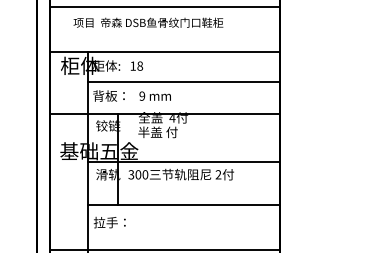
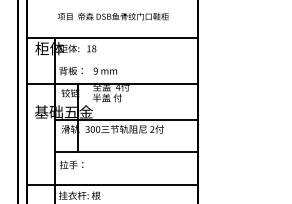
line: (163, 7) -> (111, 5), removed
text: (147, 22) -> (112, 16), moved
line: (183, 81) -> (126, 60), removed

